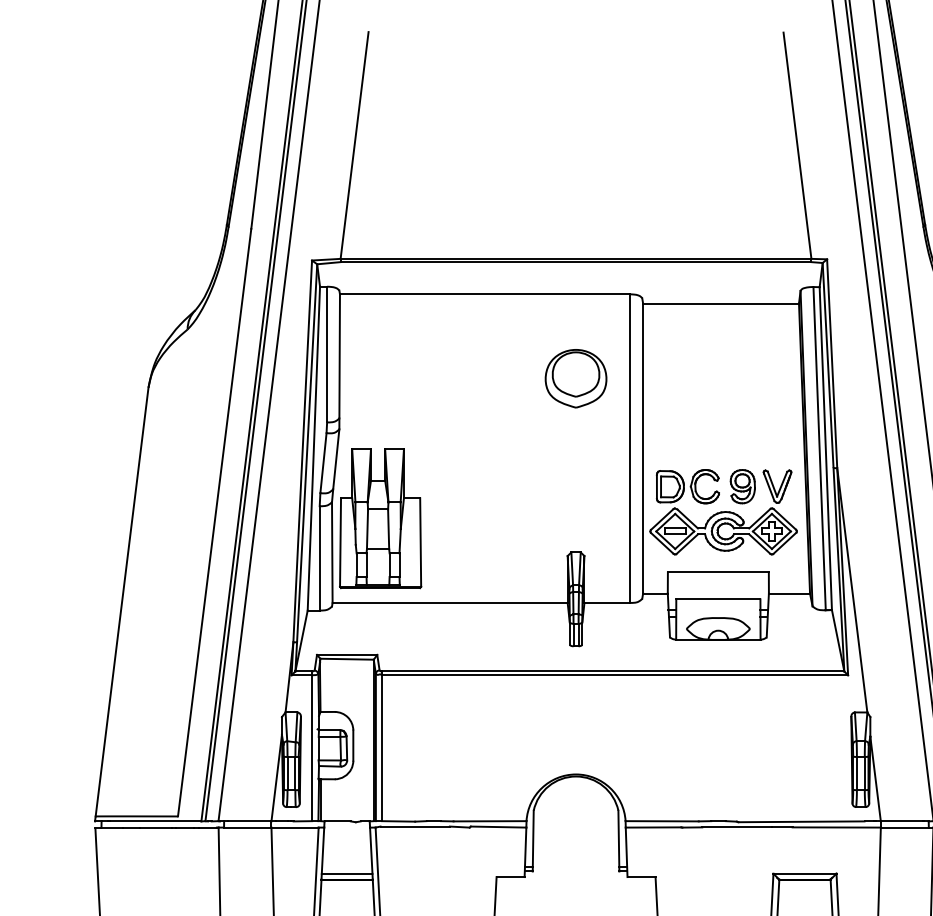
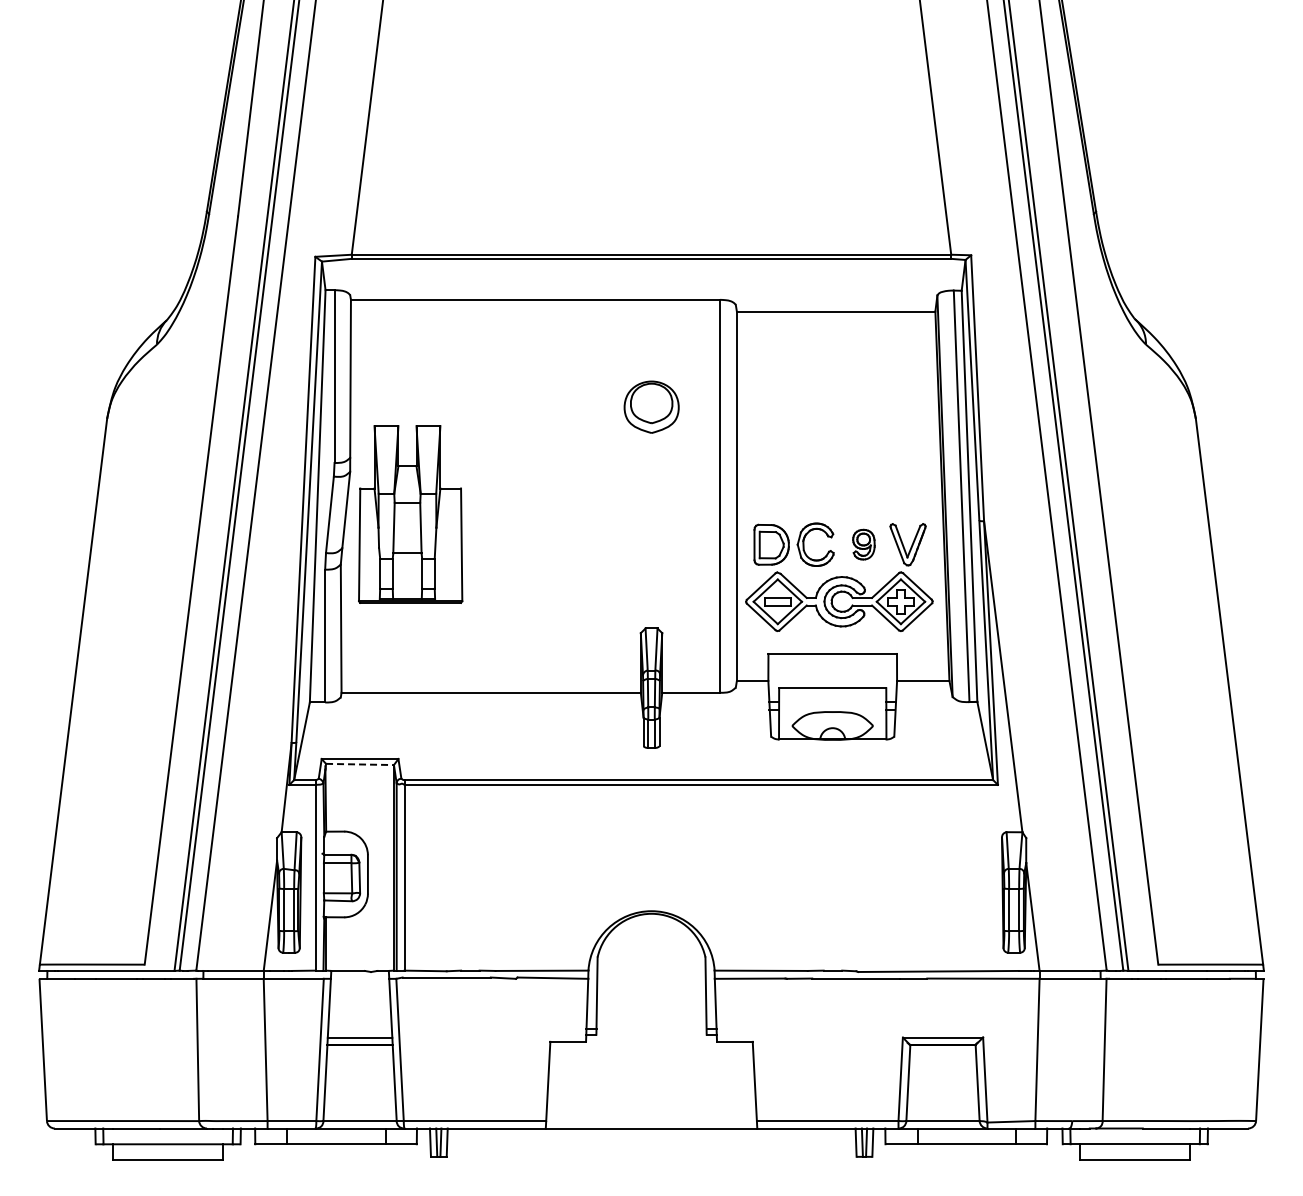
part: (576, 378) -> (651, 406), size x0.7
part: (742, 486) -> (863, 544), size x0.7
part: (380, 518) -> (410, 514), moved
line: (347, 659) -> (360, 764), solid -> dashed

